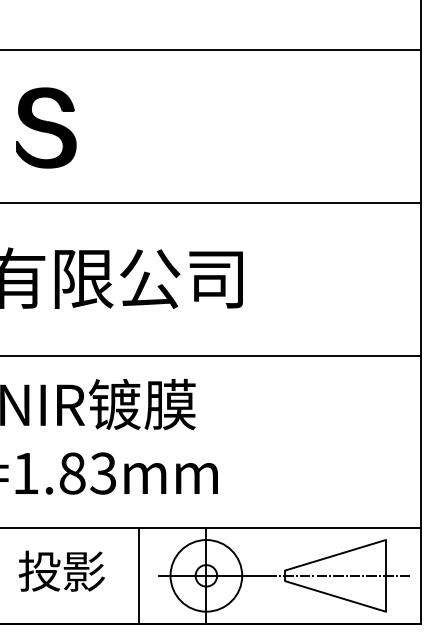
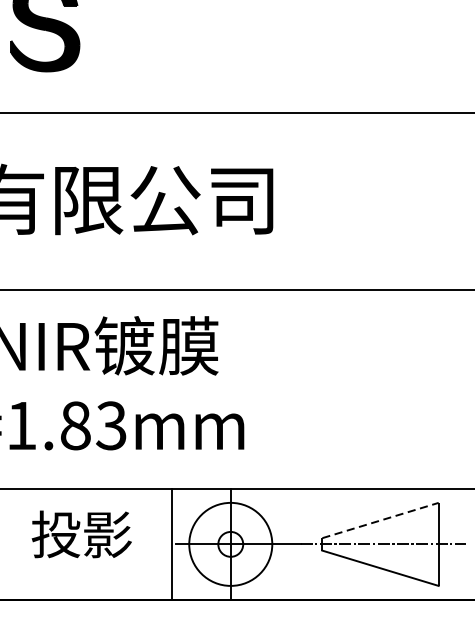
line: (336, 555) -> (381, 520), solid -> dashed
text: (61, 570) -> (81, 533), moved
line: (139, 575) -> (171, 543), moved

